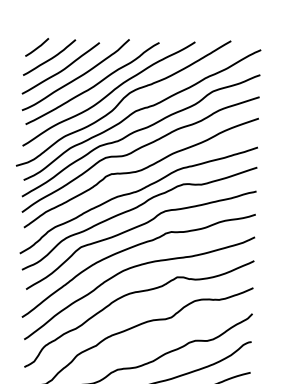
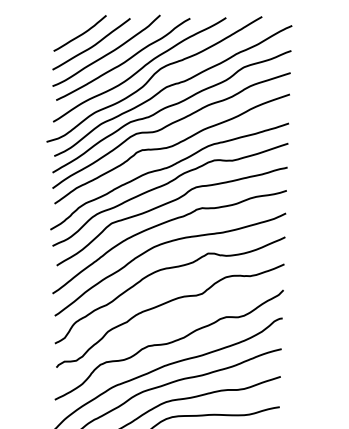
line: (37, 46) -> (68, 22), removed

